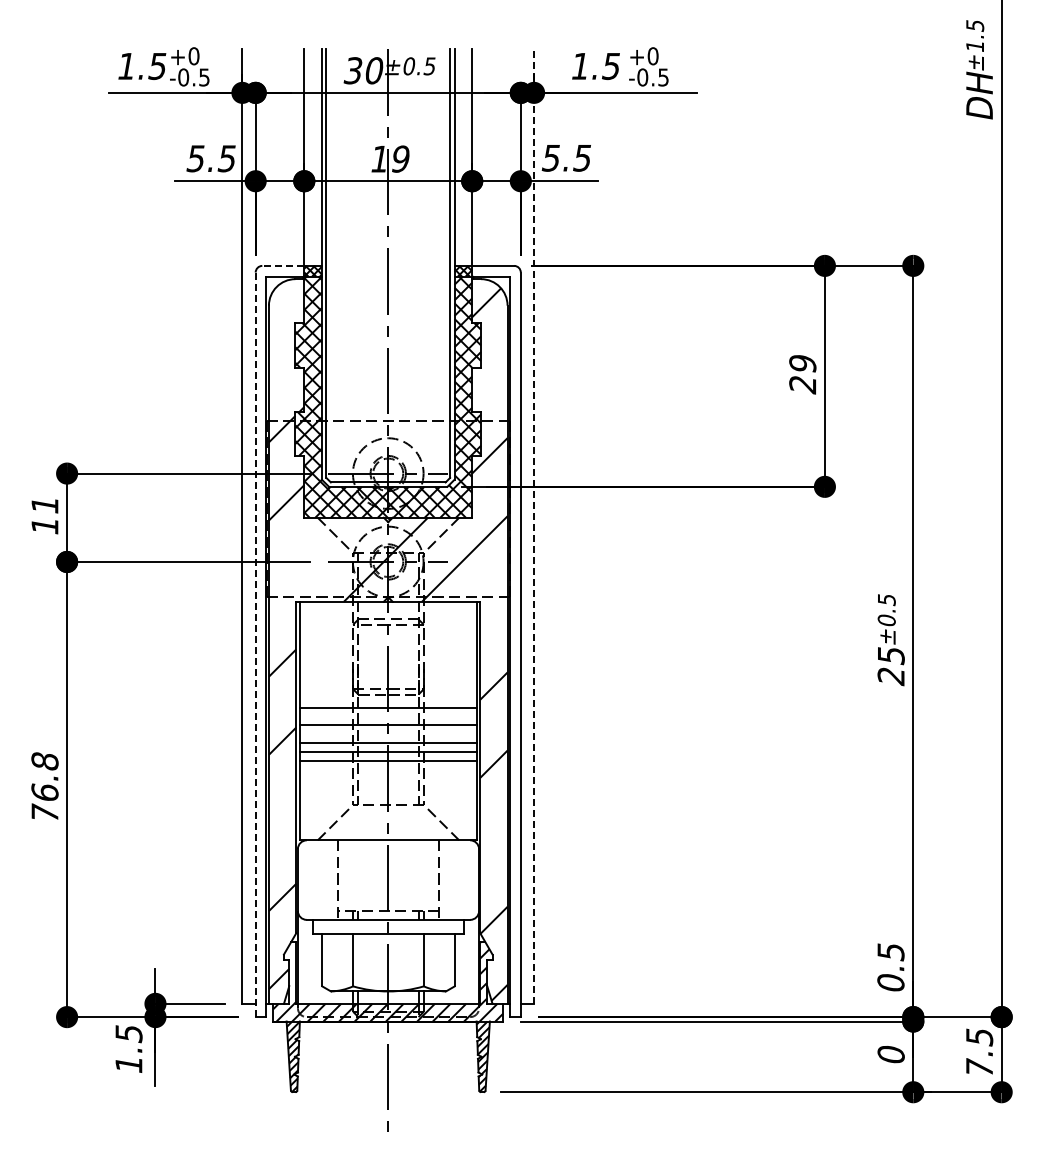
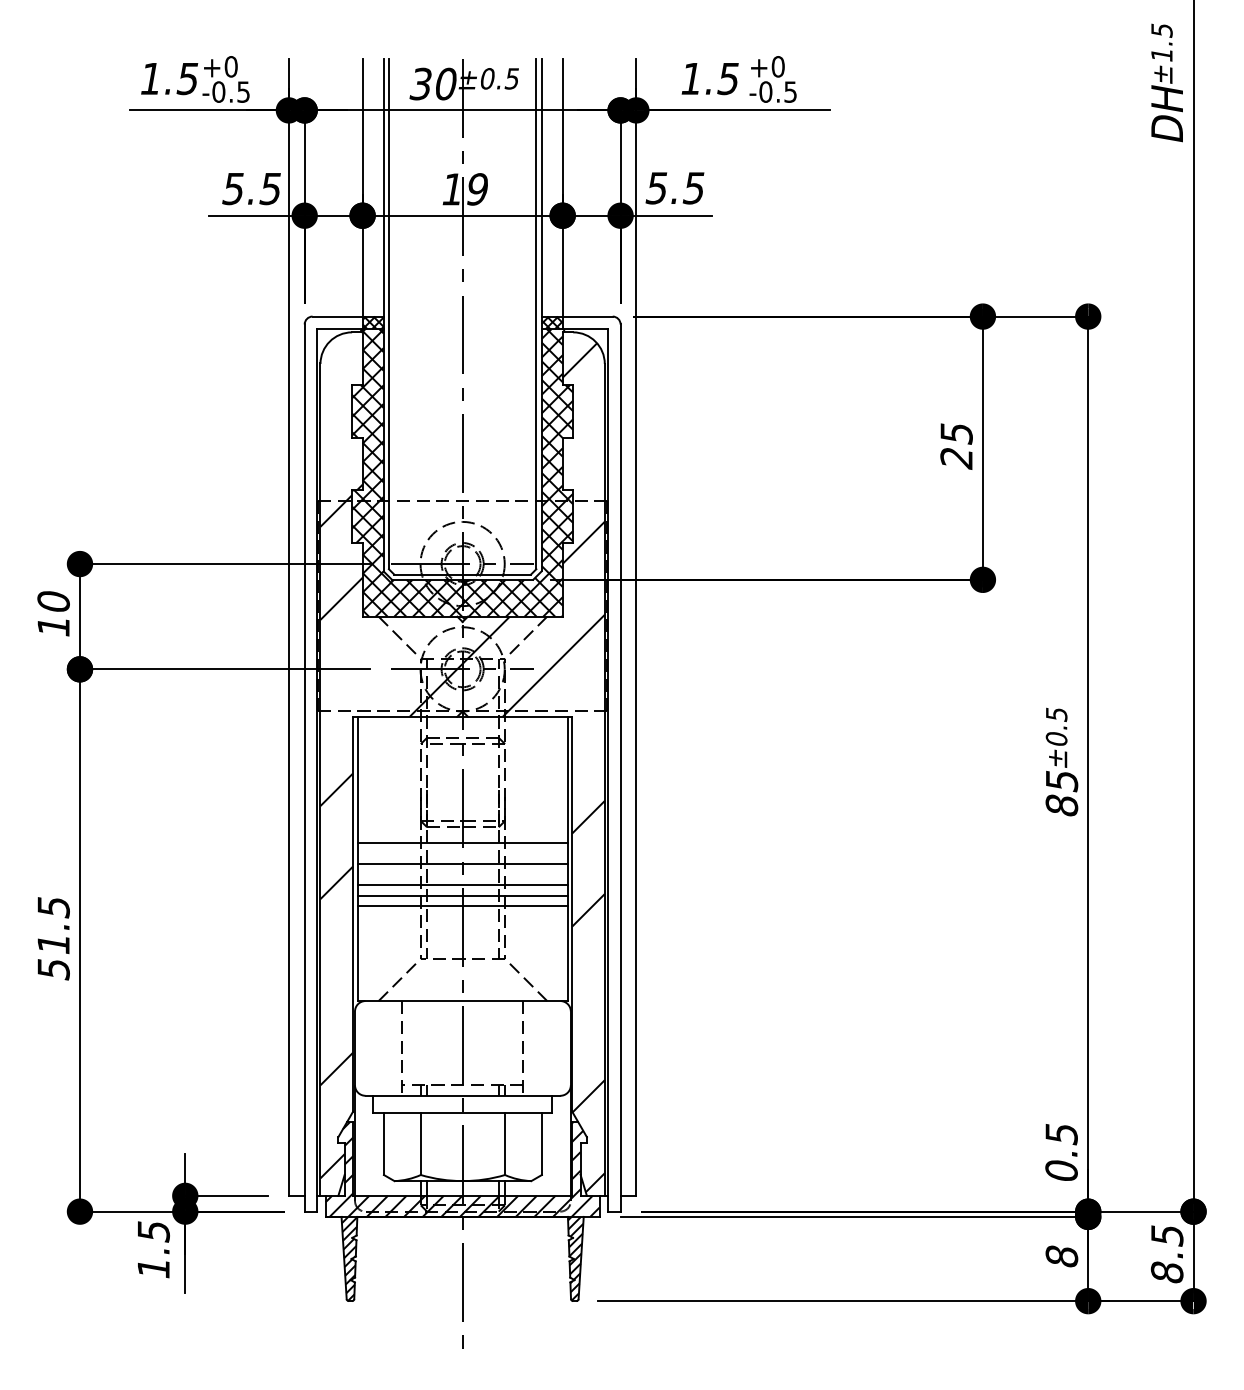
line: (283, 265) -> (337, 316), dashed -> solid
text: (802, 364) -> (956, 434), 29 -> 25
text: (44, 504) -> (53, 600), 11 -> 10
line: (534, 526) -> (636, 627), dashed -> solid
line: (255, 644) -> (304, 767), dashed -> solid
text: (890, 676) -> (1061, 805), 25 -> 85
text: (44, 787) -> (53, 938), 76.8 -> 51.5
hatch: (291, 967) -> (347, 1152), added
text: (891, 1054) -> (1062, 1256), 0 -> 8
text: (979, 1067) -> (1167, 1271), 7.5 -> 8.5

